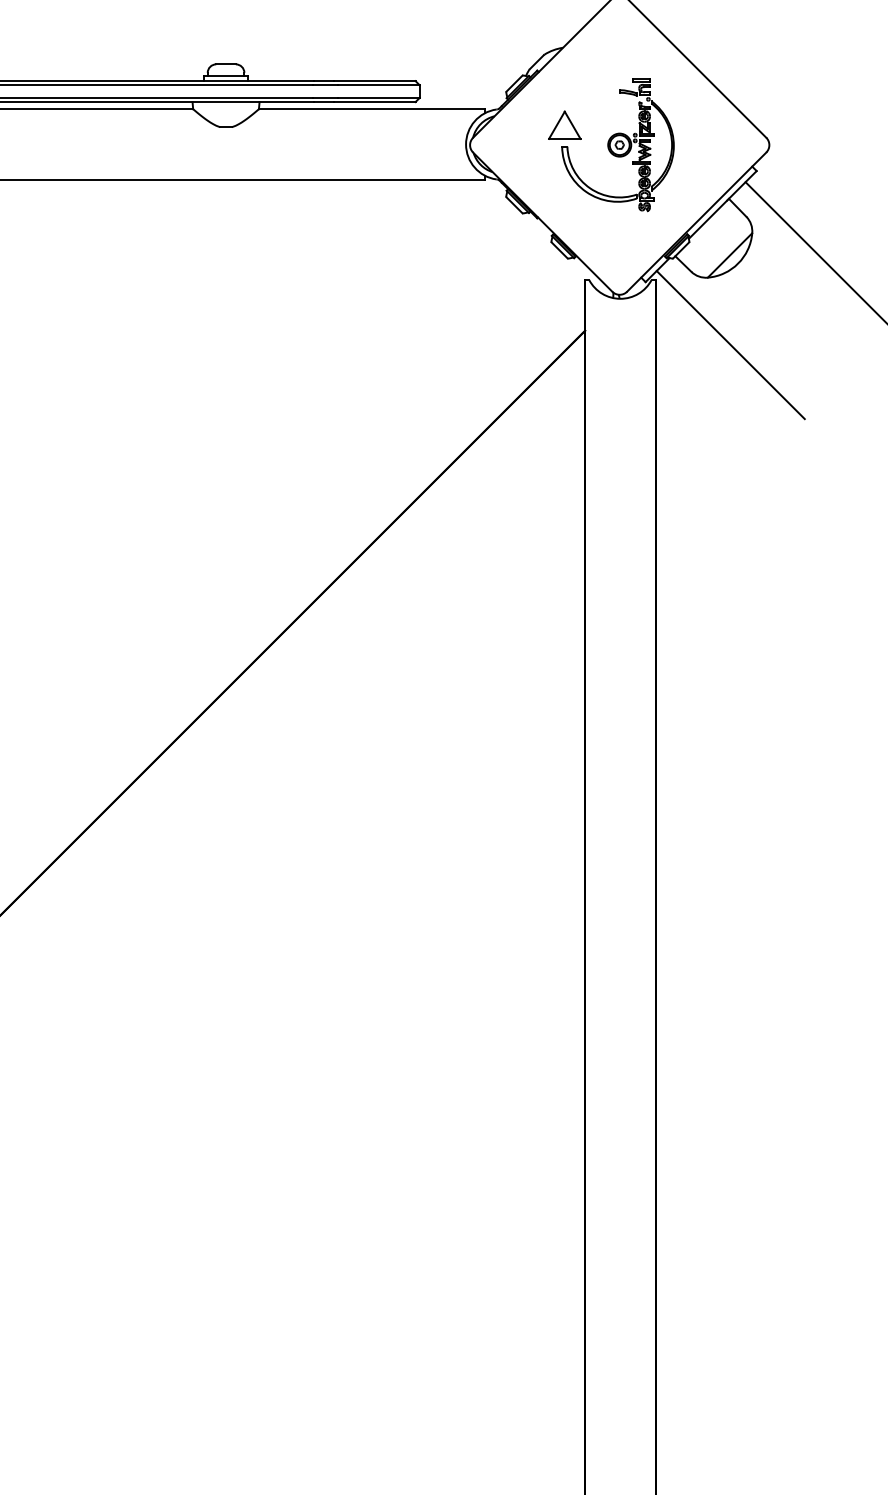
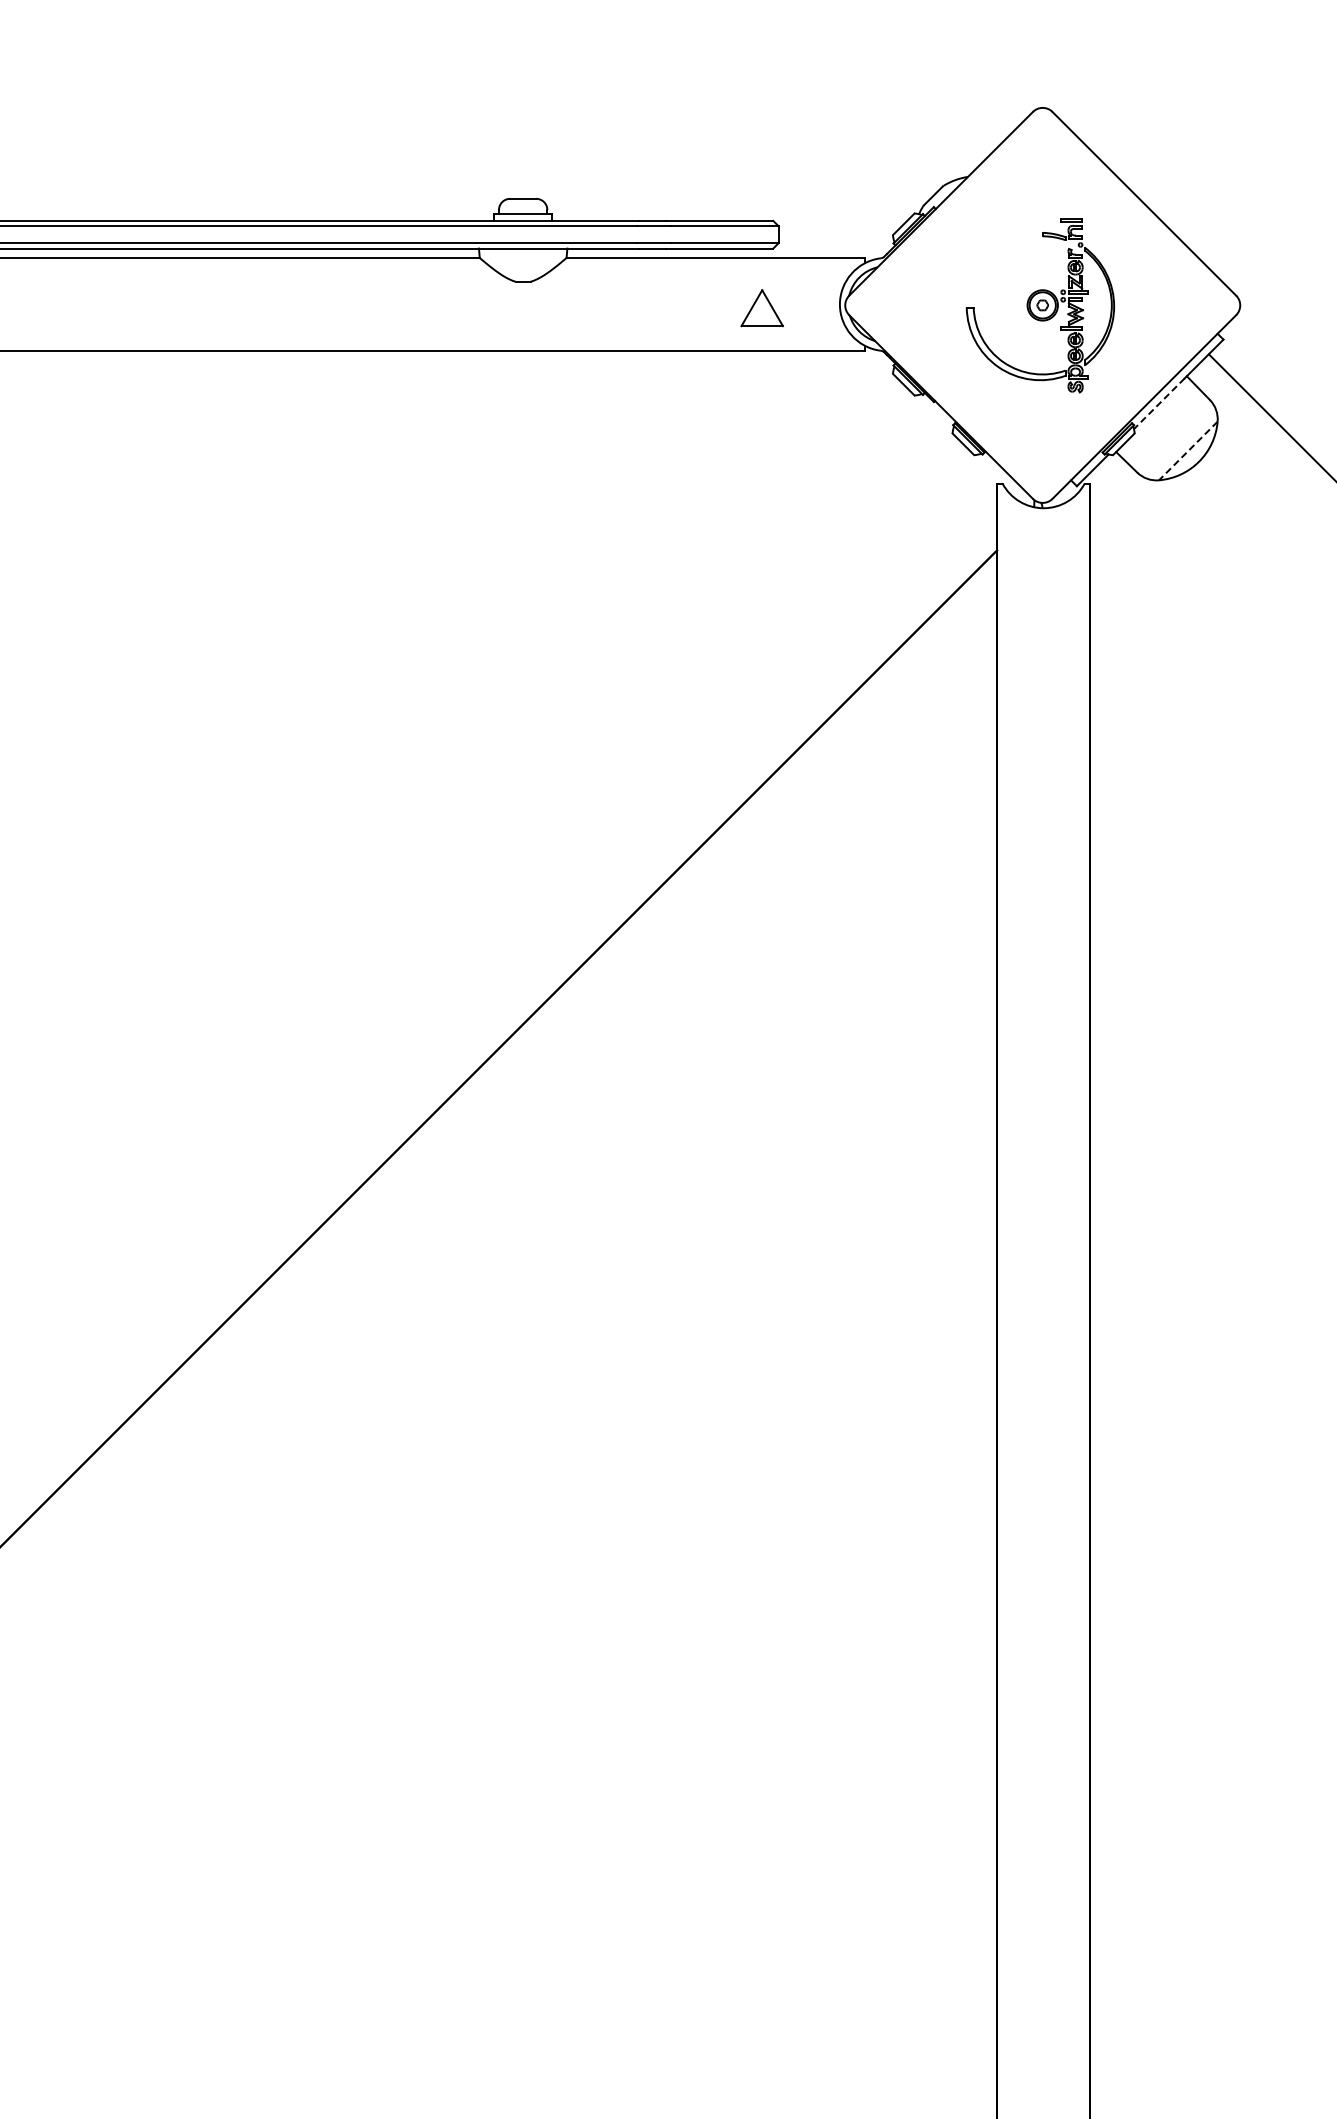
part: (564, 125) -> (761, 308), moved
line: (708, 219) -> (1159, 403), solid -> dashed
line: (729, 255) -> (1187, 451), solid -> dashed
line: (730, 344) -> (1189, 568), removed

